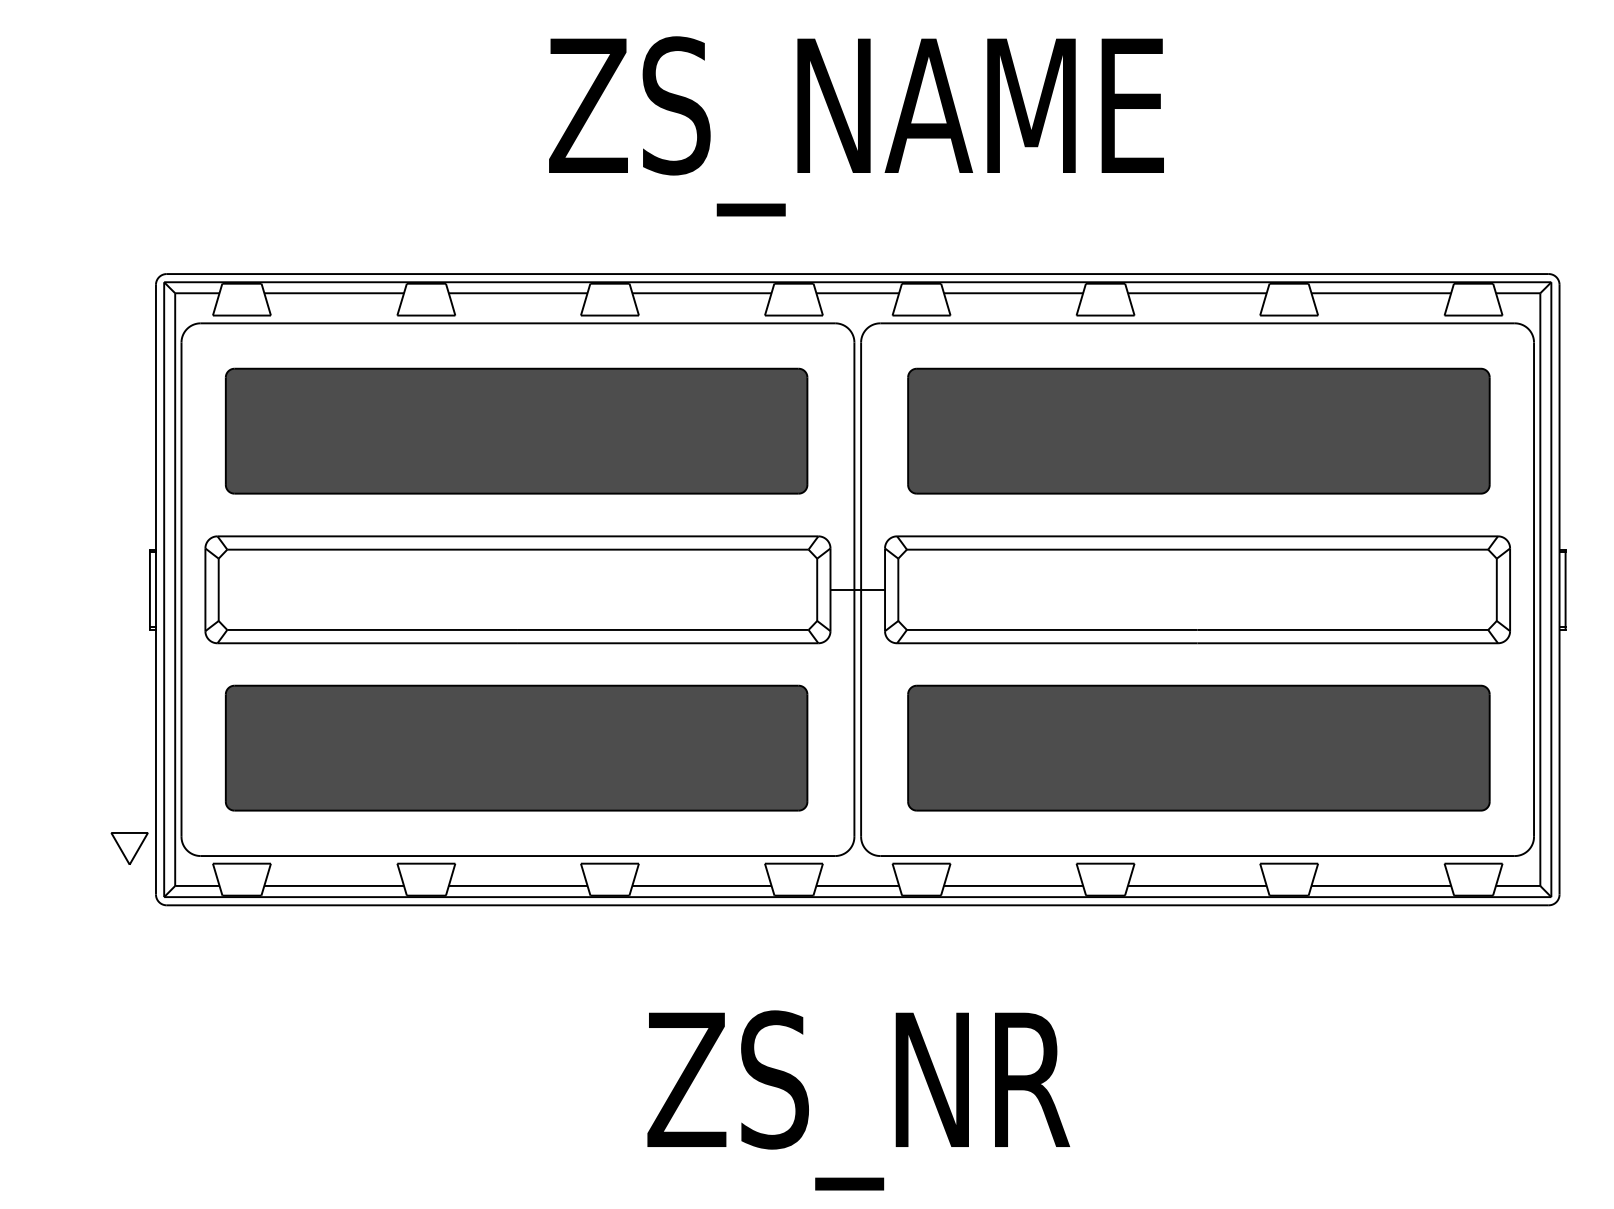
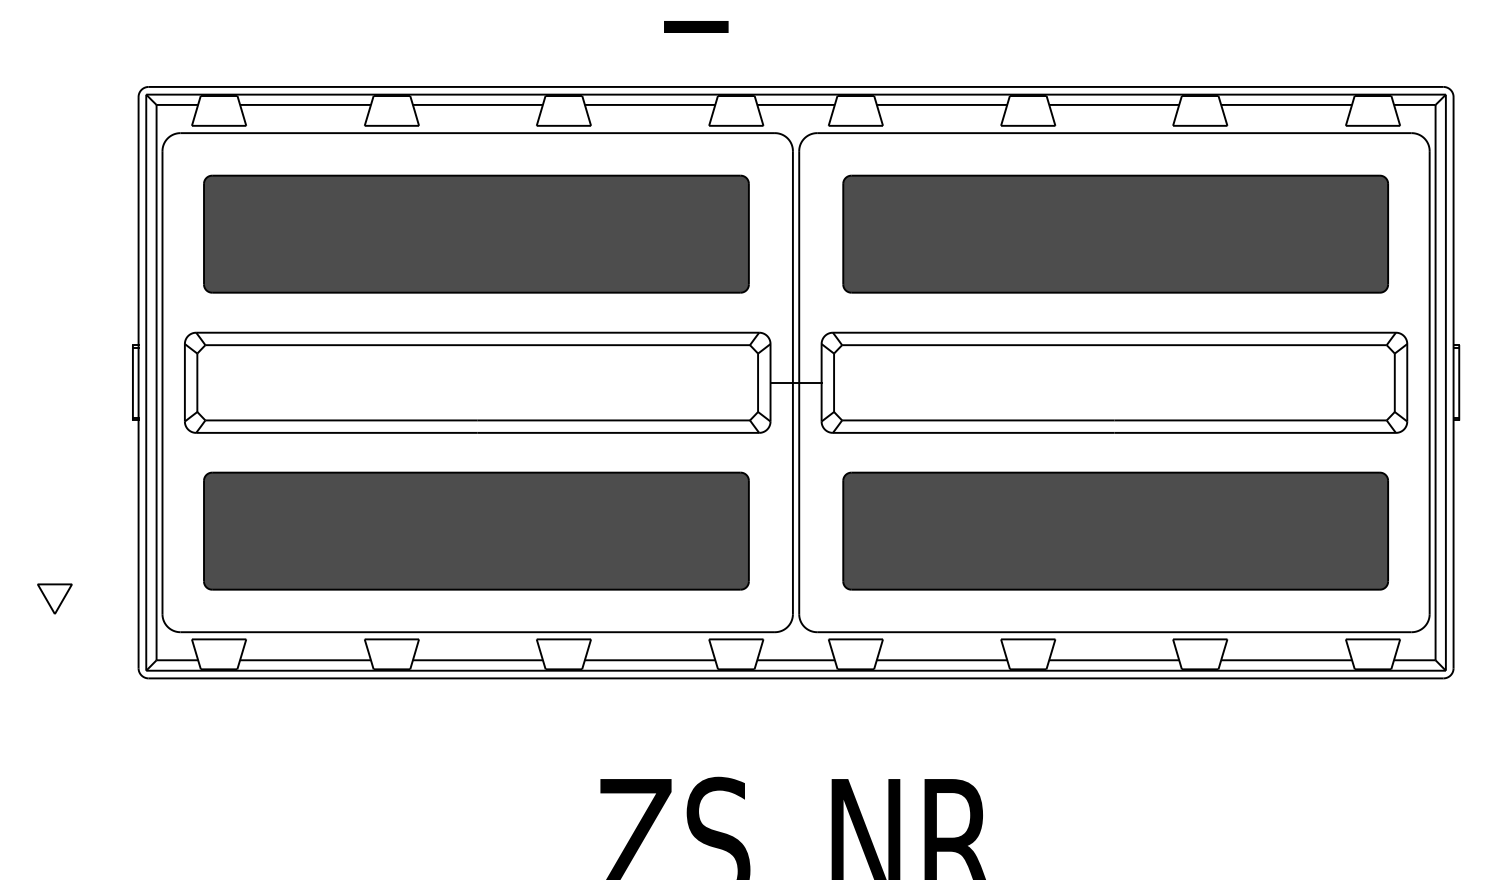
part: (129, 848) -> (54, 598), moved

